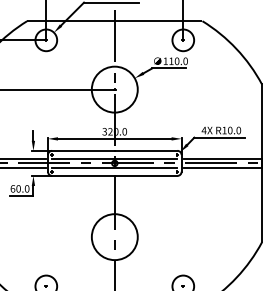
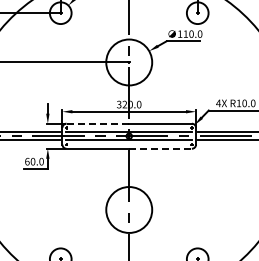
line: (82, 150) -> (96, 123), solid -> dashed
line: (146, 175) -> (160, 148), solid -> dashed

